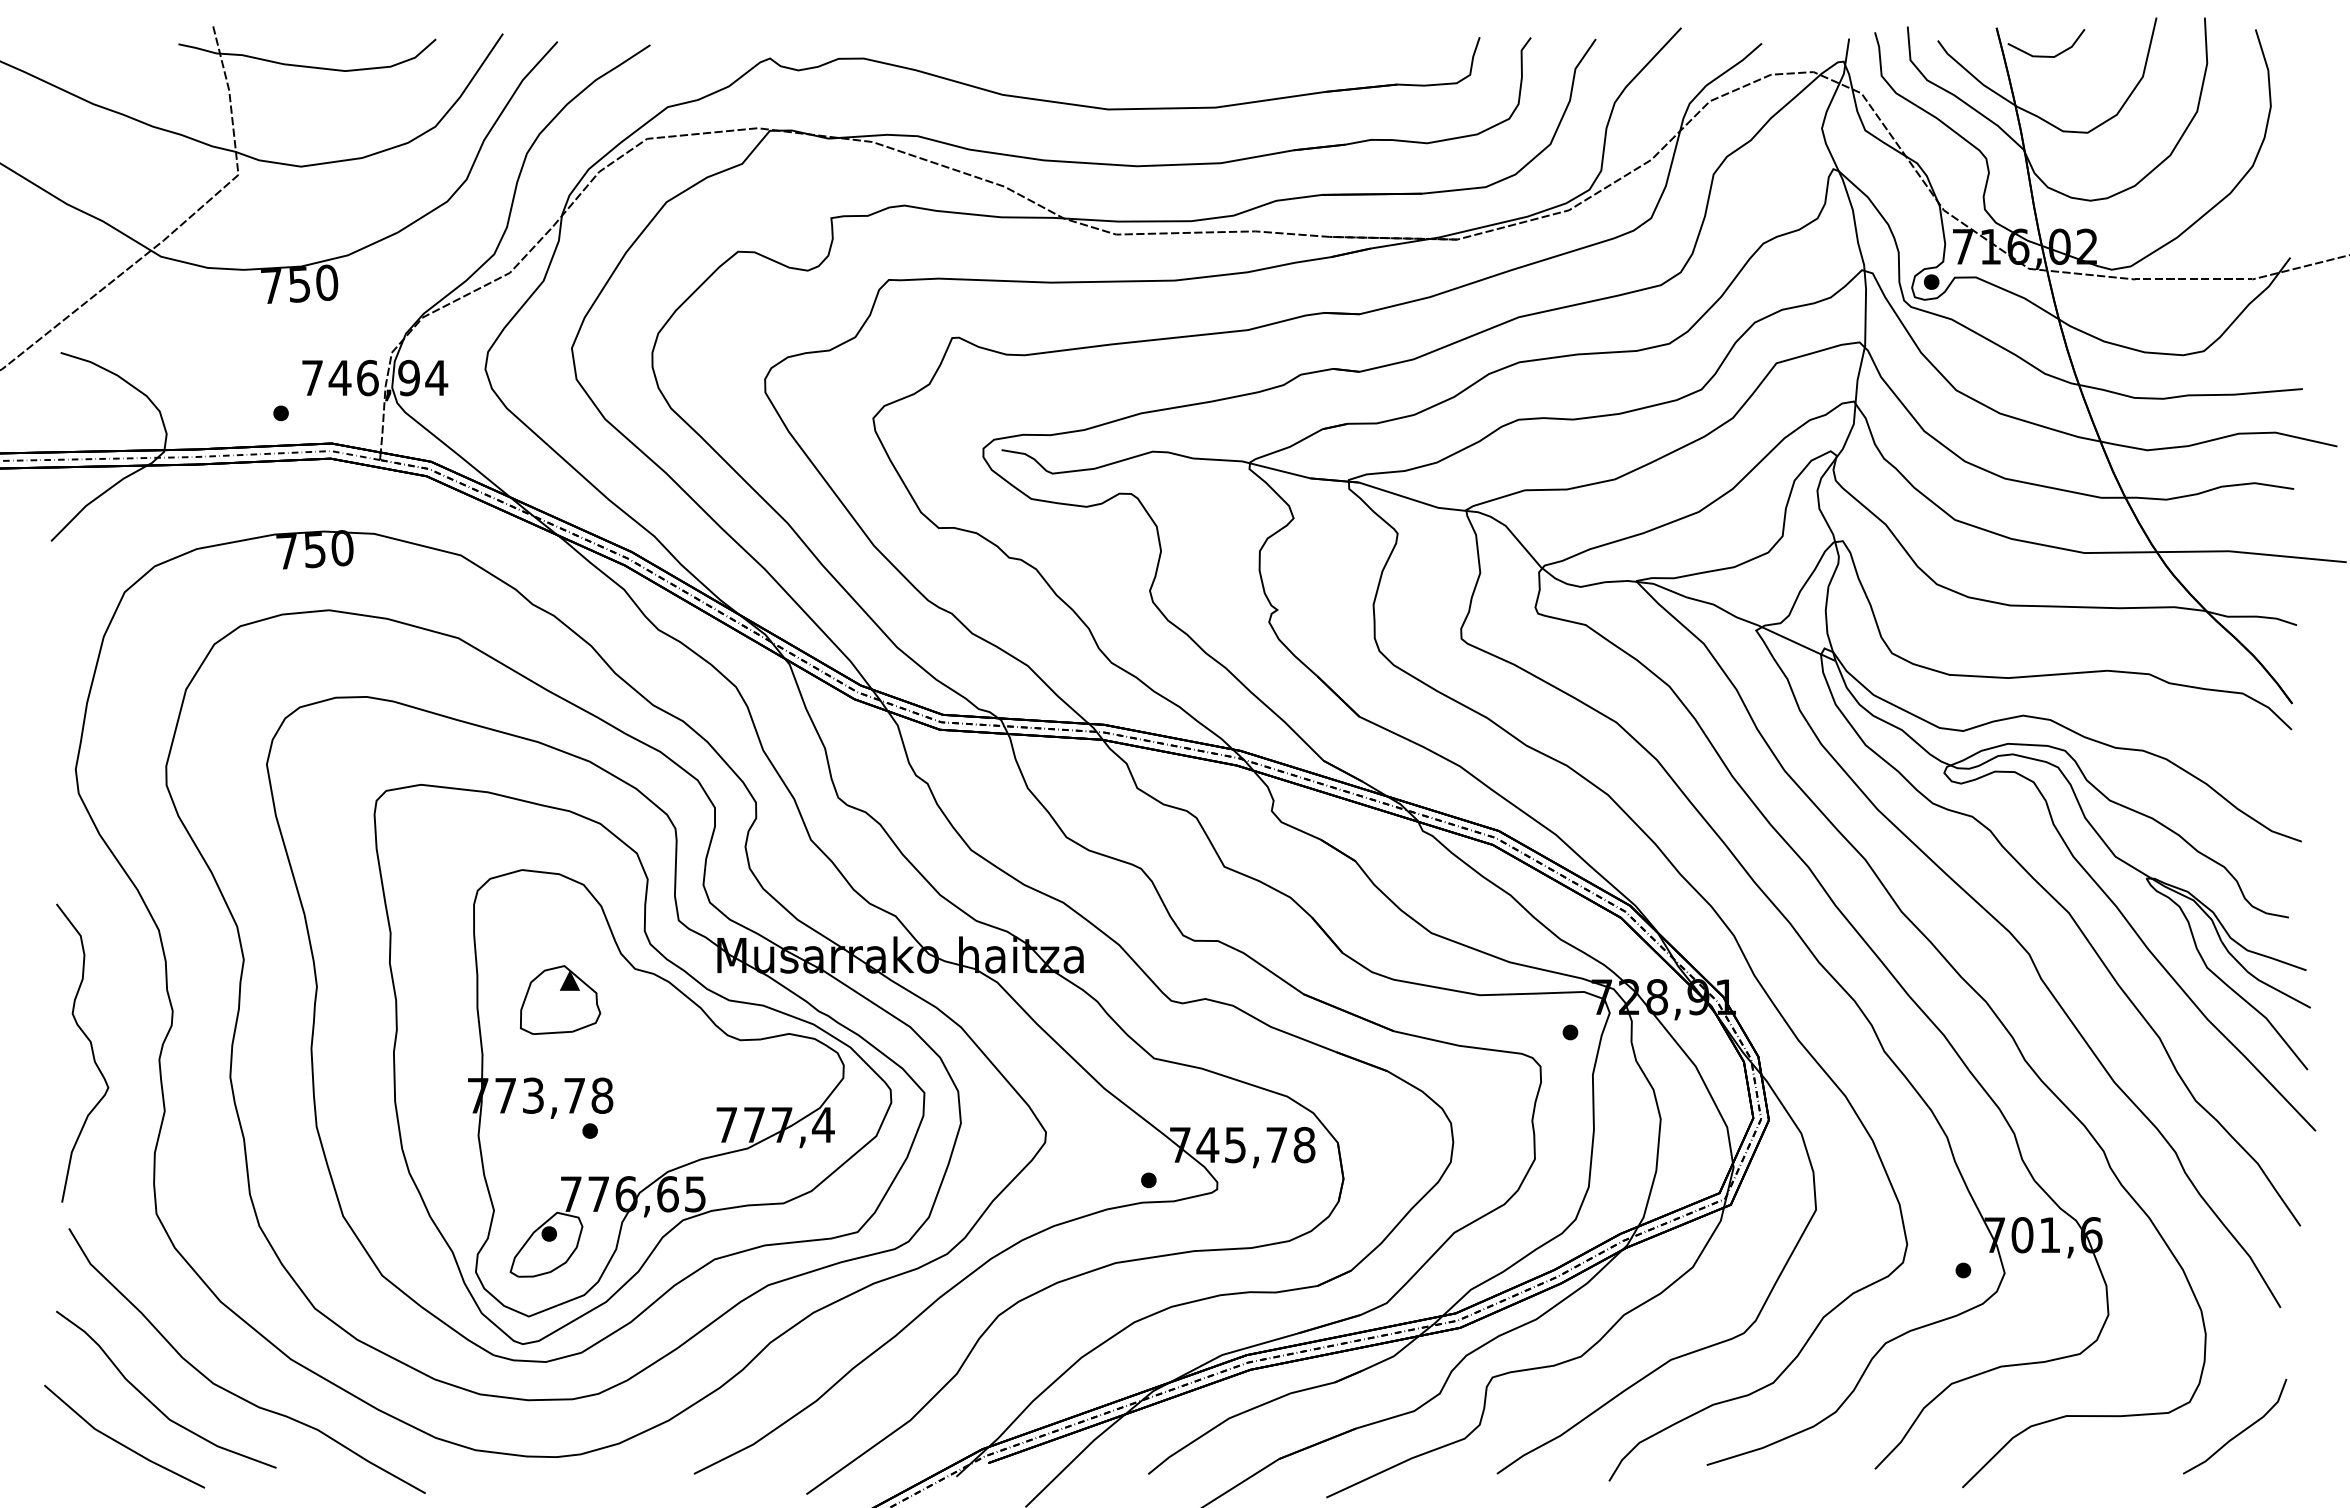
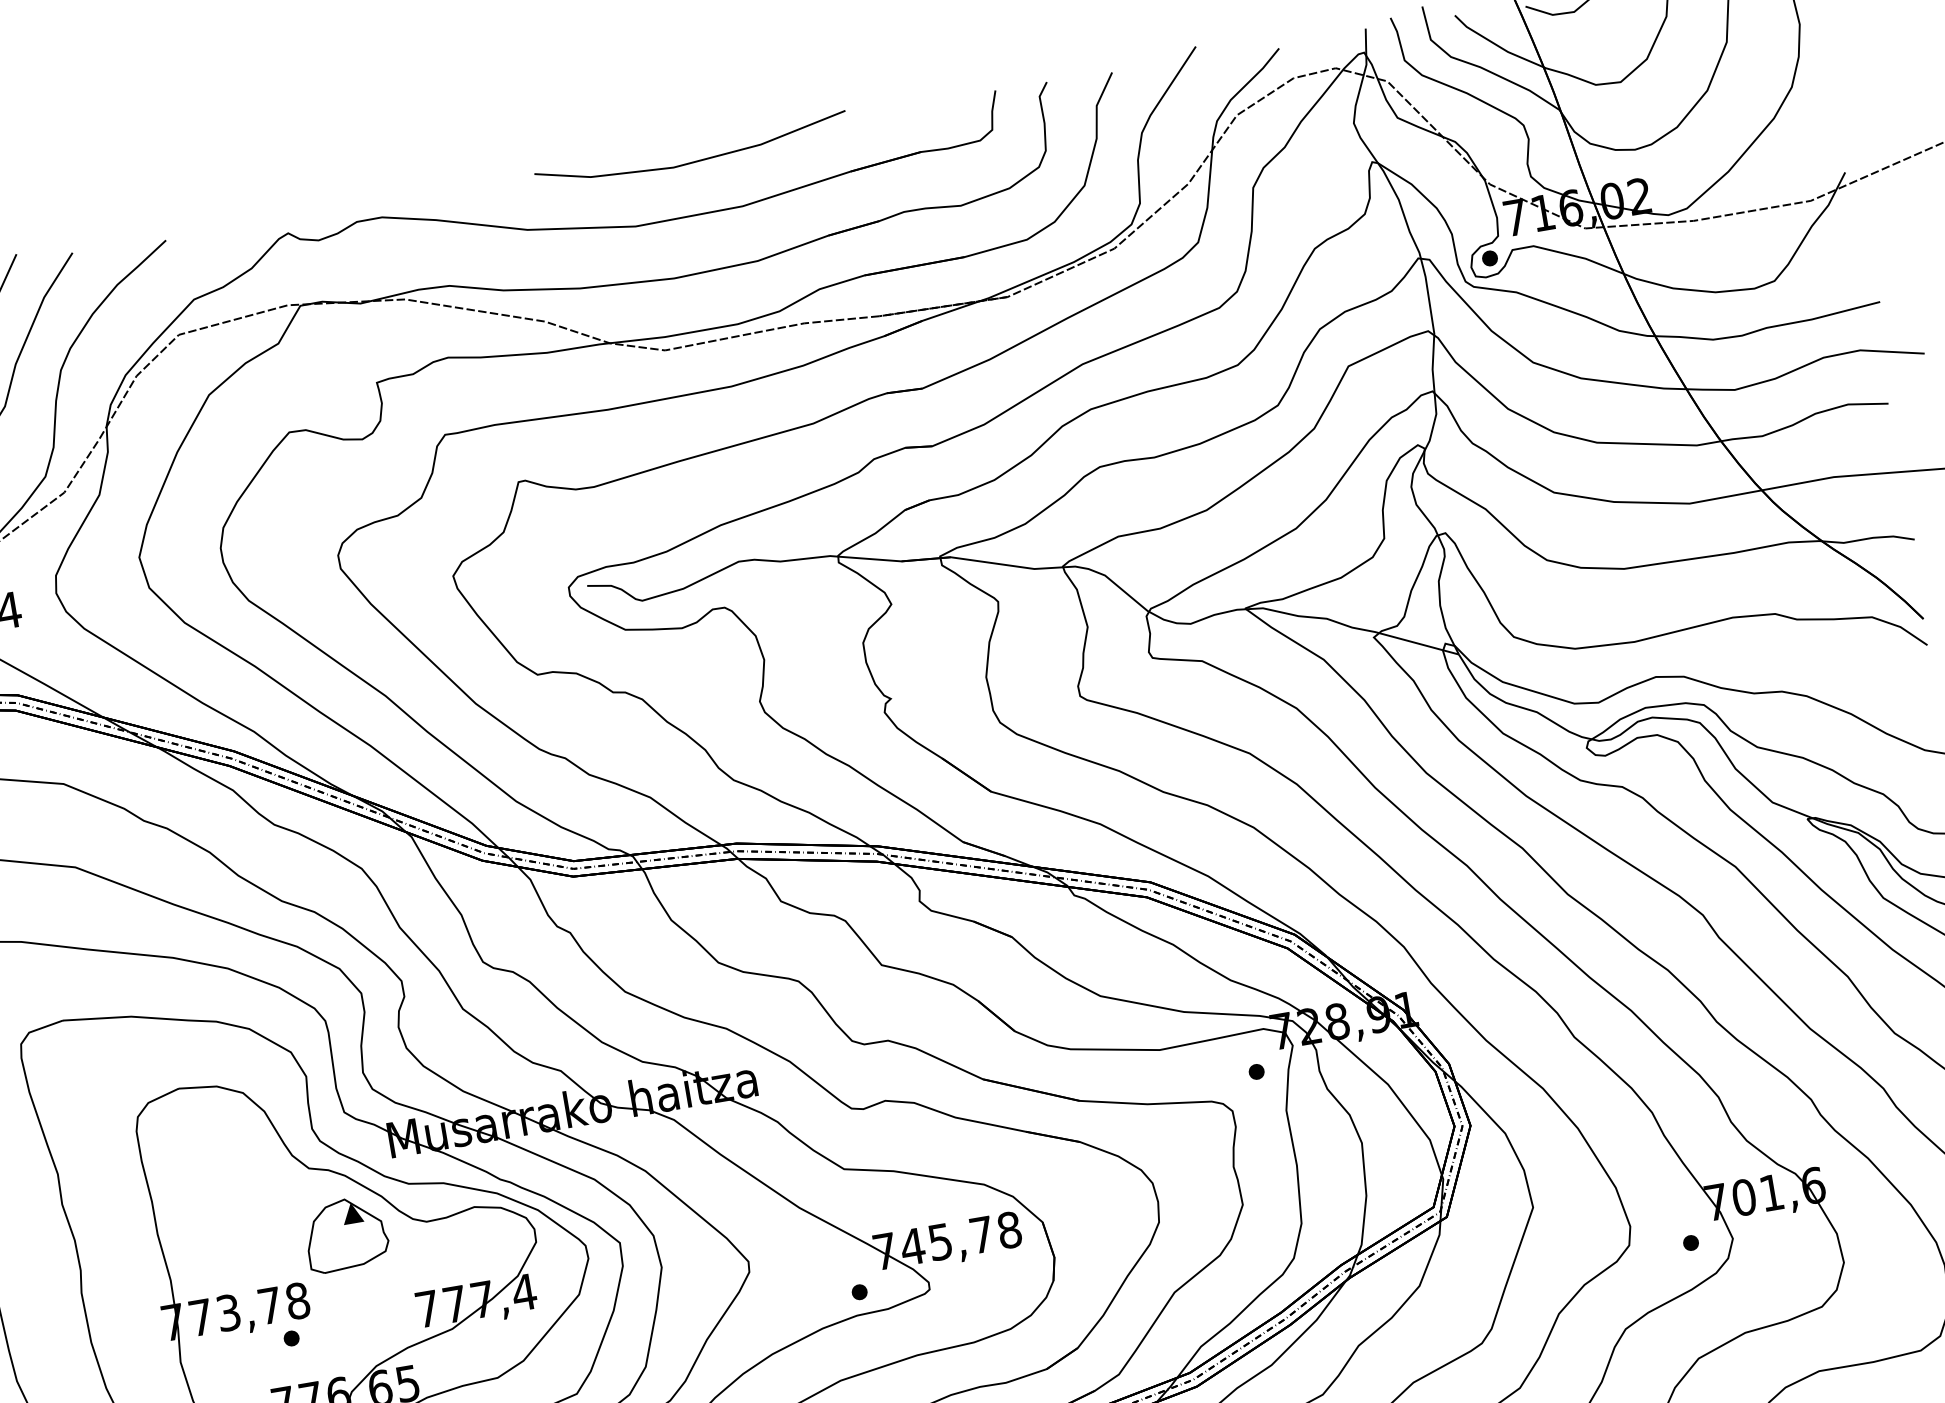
line: (1175, 55) -> (693, 160), added
part: (560, 999) -> (346, 1233), moved

